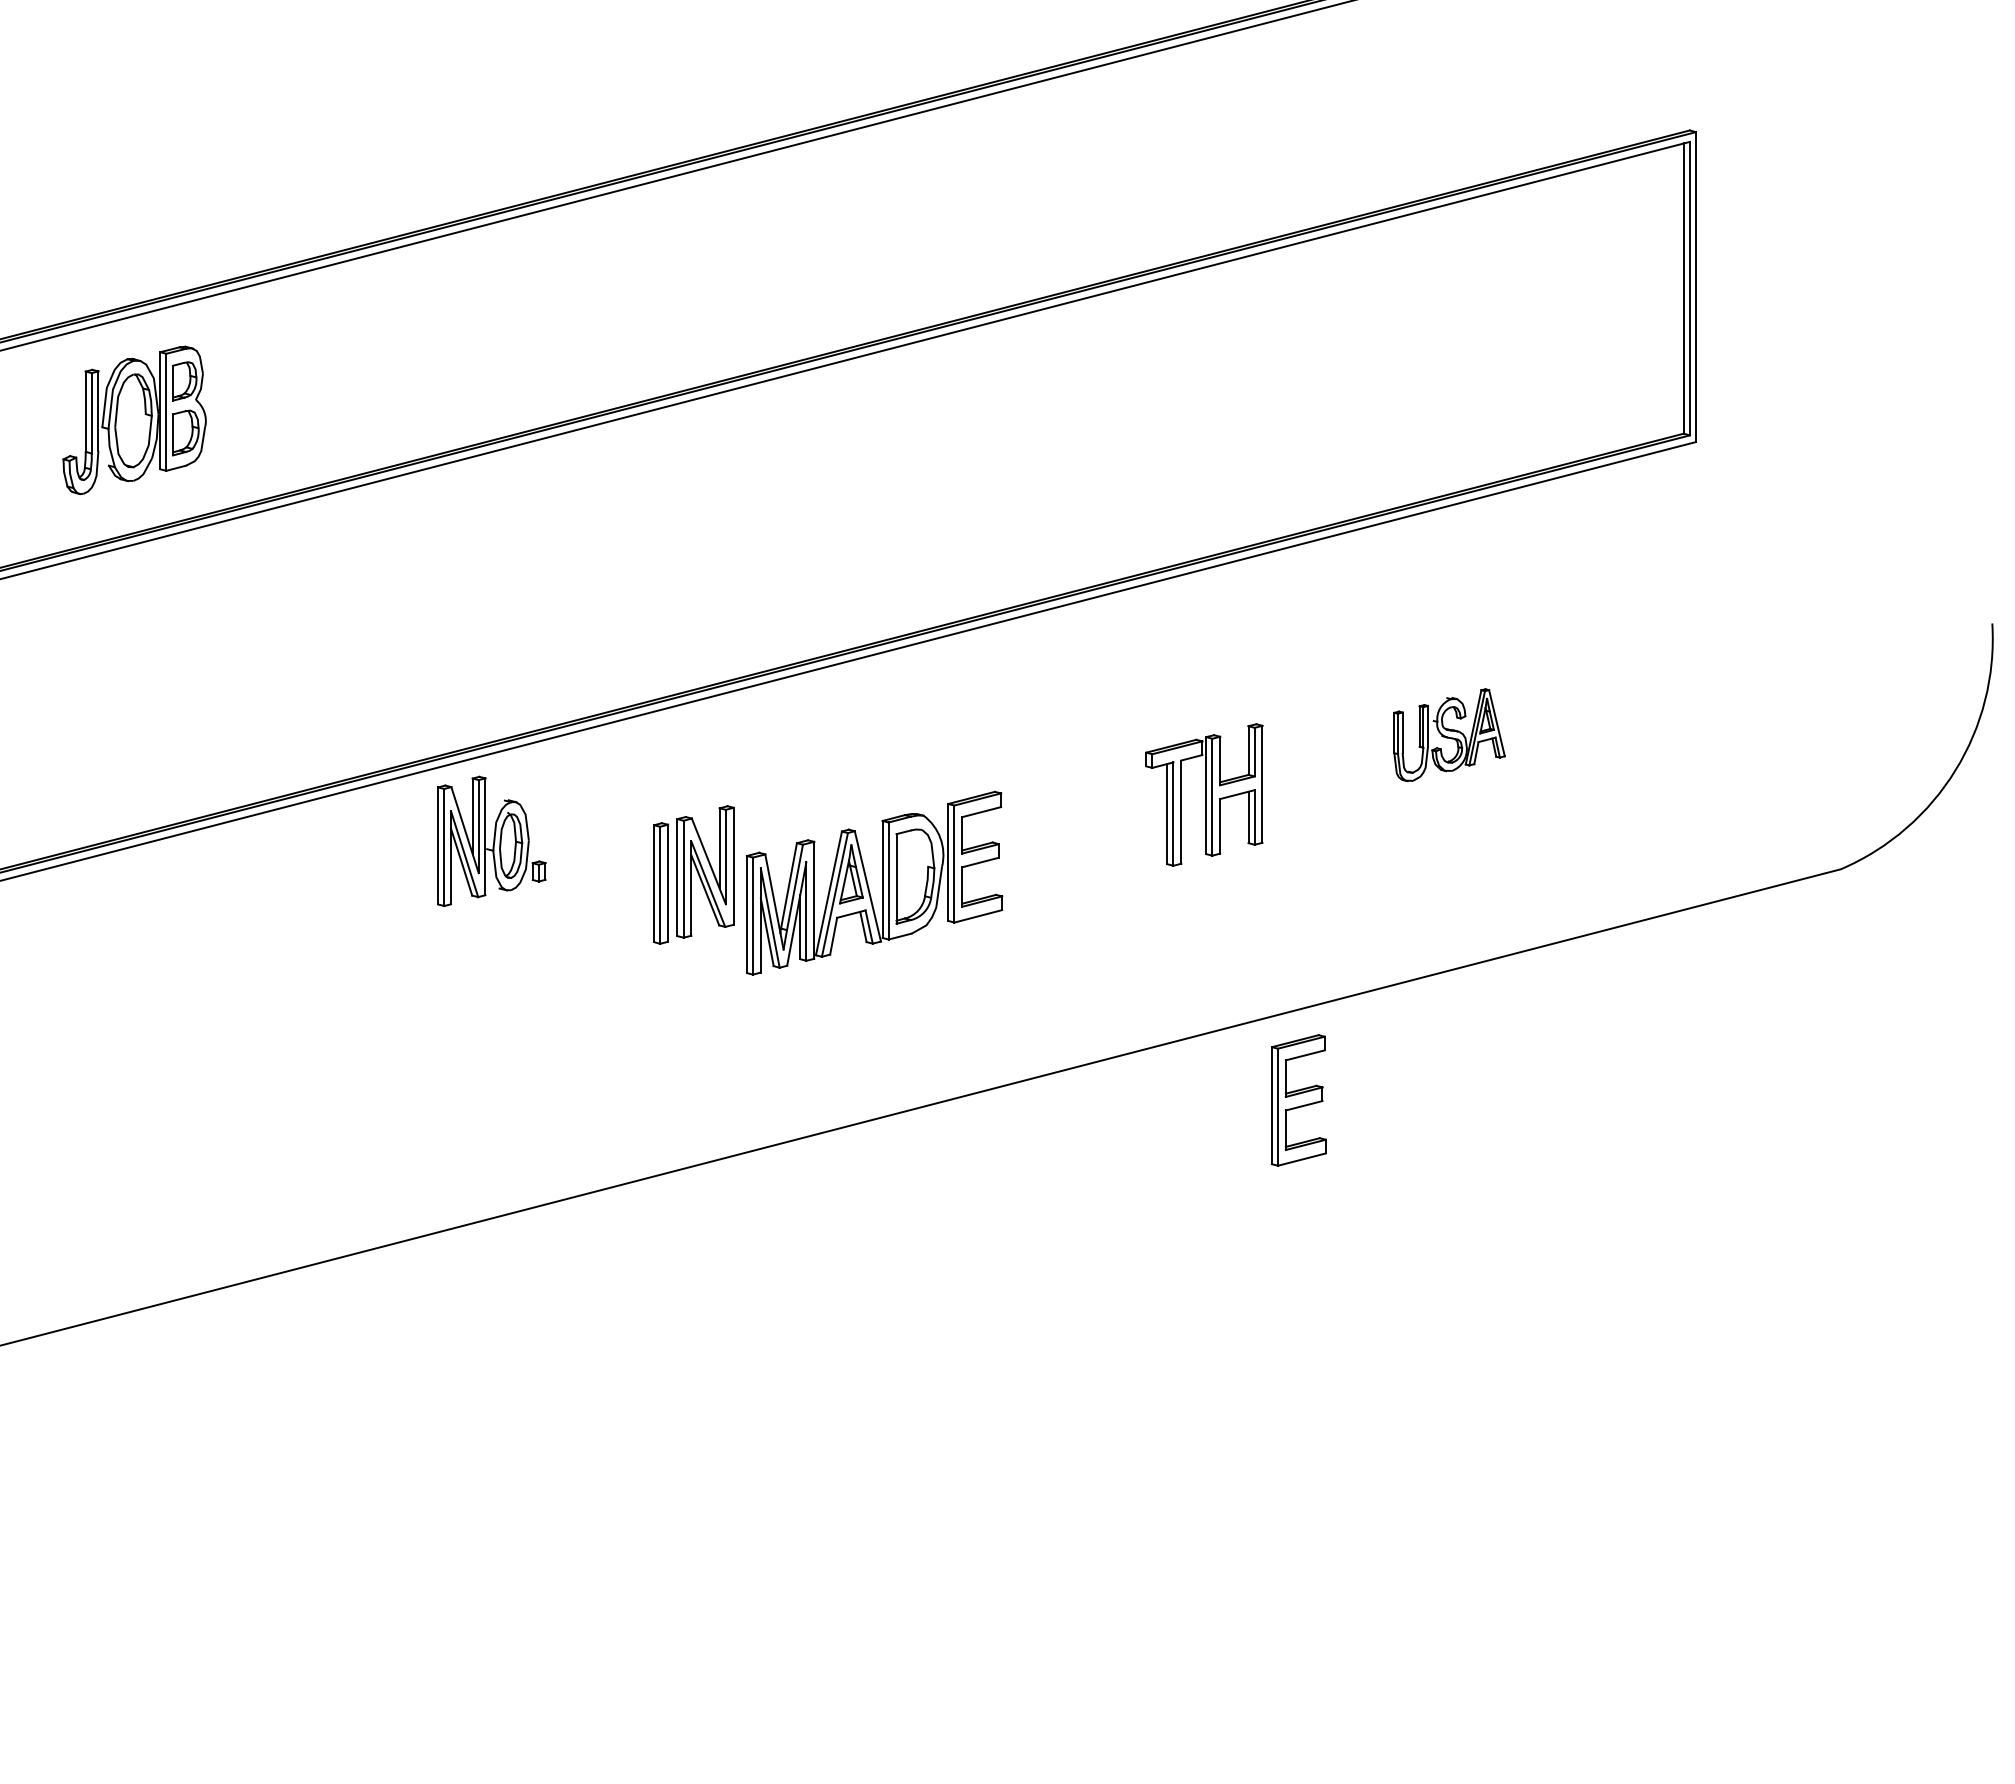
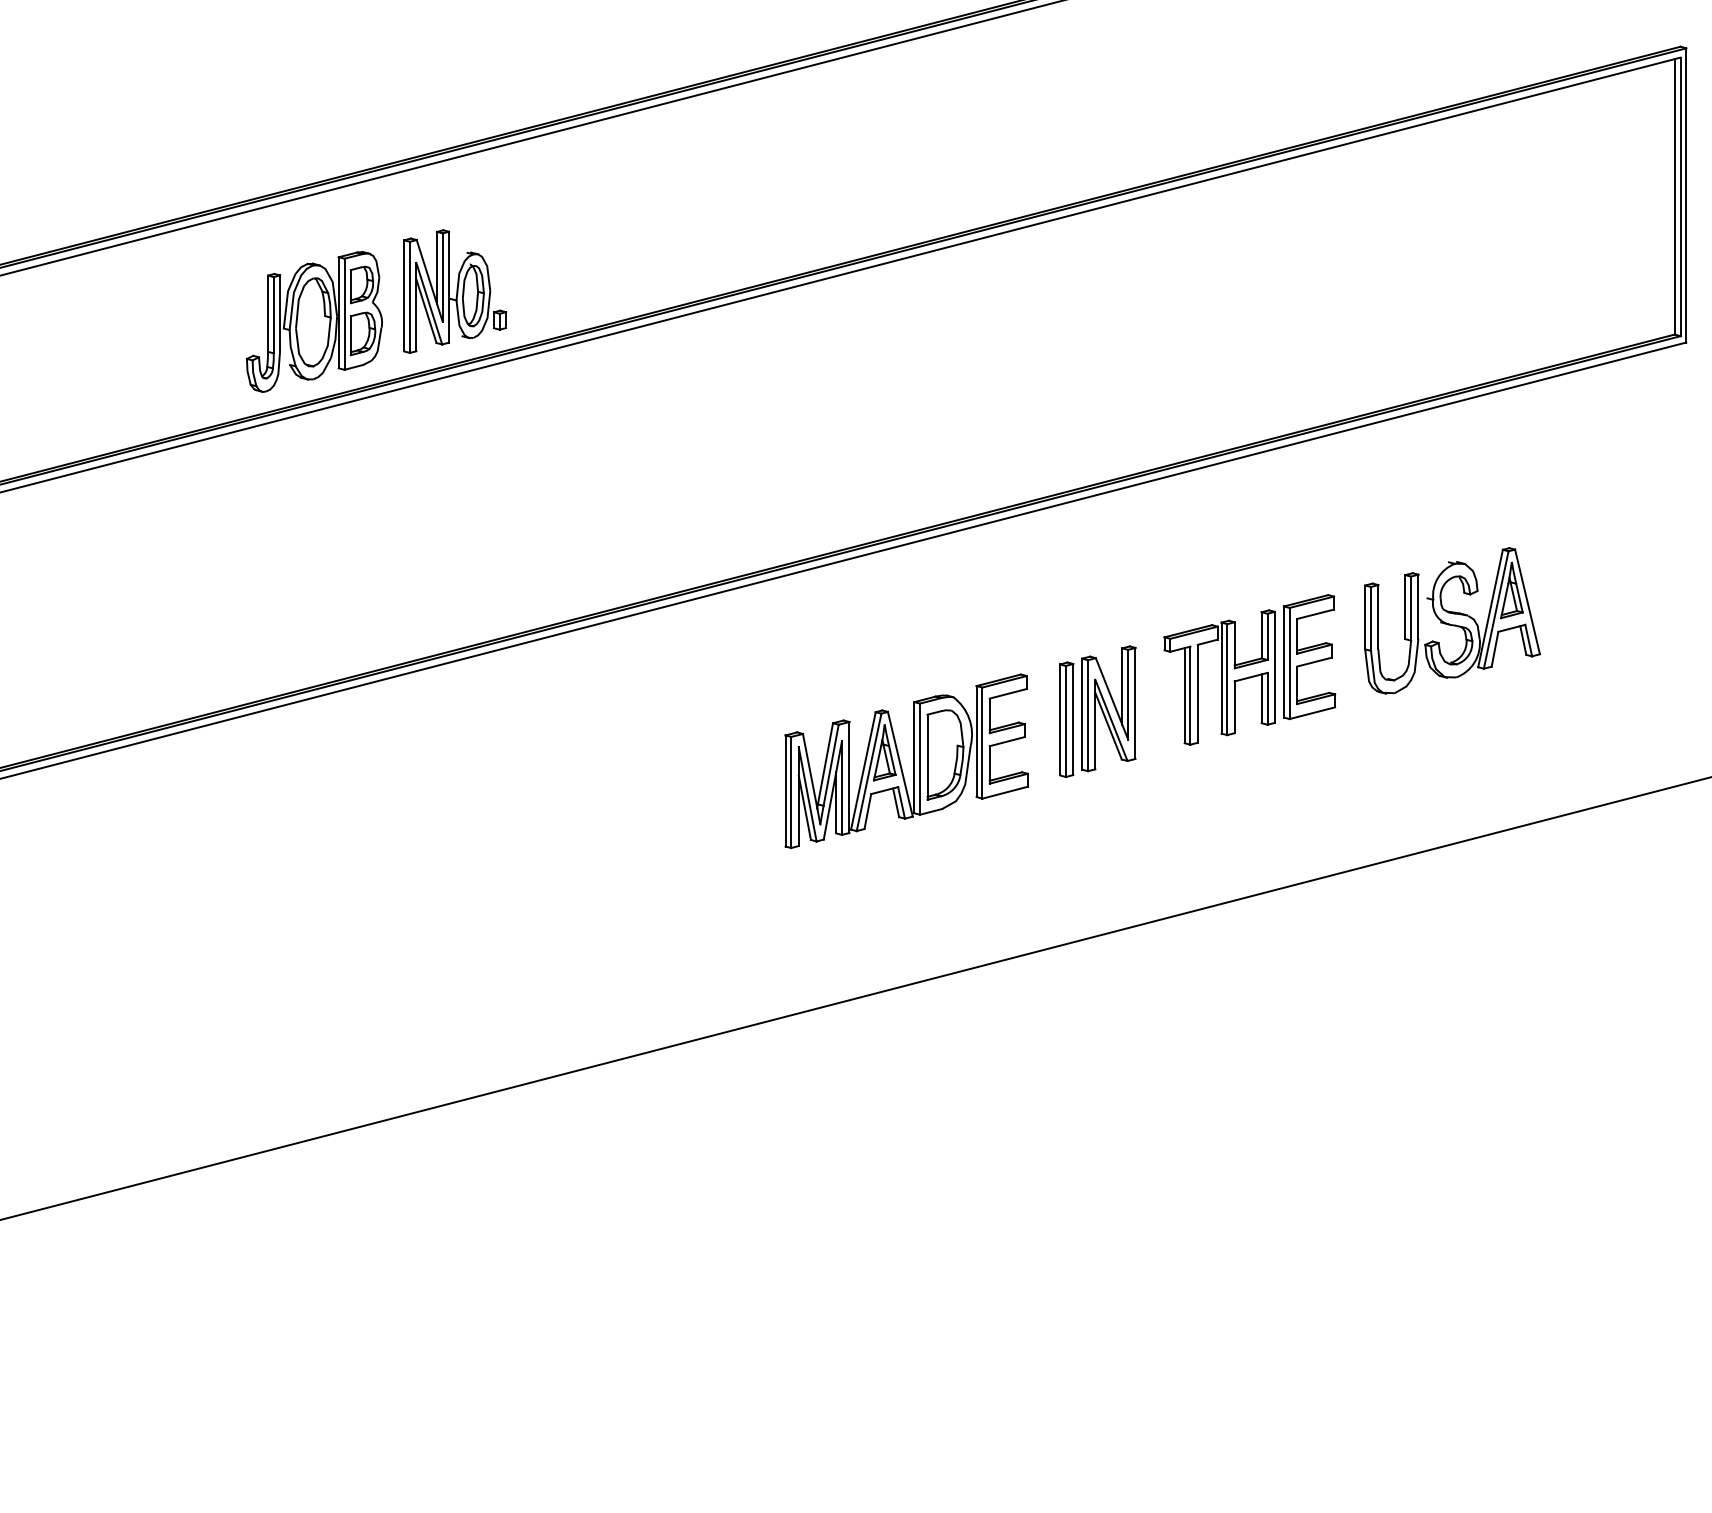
part: (134, 420) -> (314, 322), moved
part: (1449, 734) -> (1452, 620), size x1.67
part: (491, 840) -> (454, 290), moved
part: (693, 874) -> (1097, 711), moved
part: (1298, 1100) -> (1309, 657), moved

